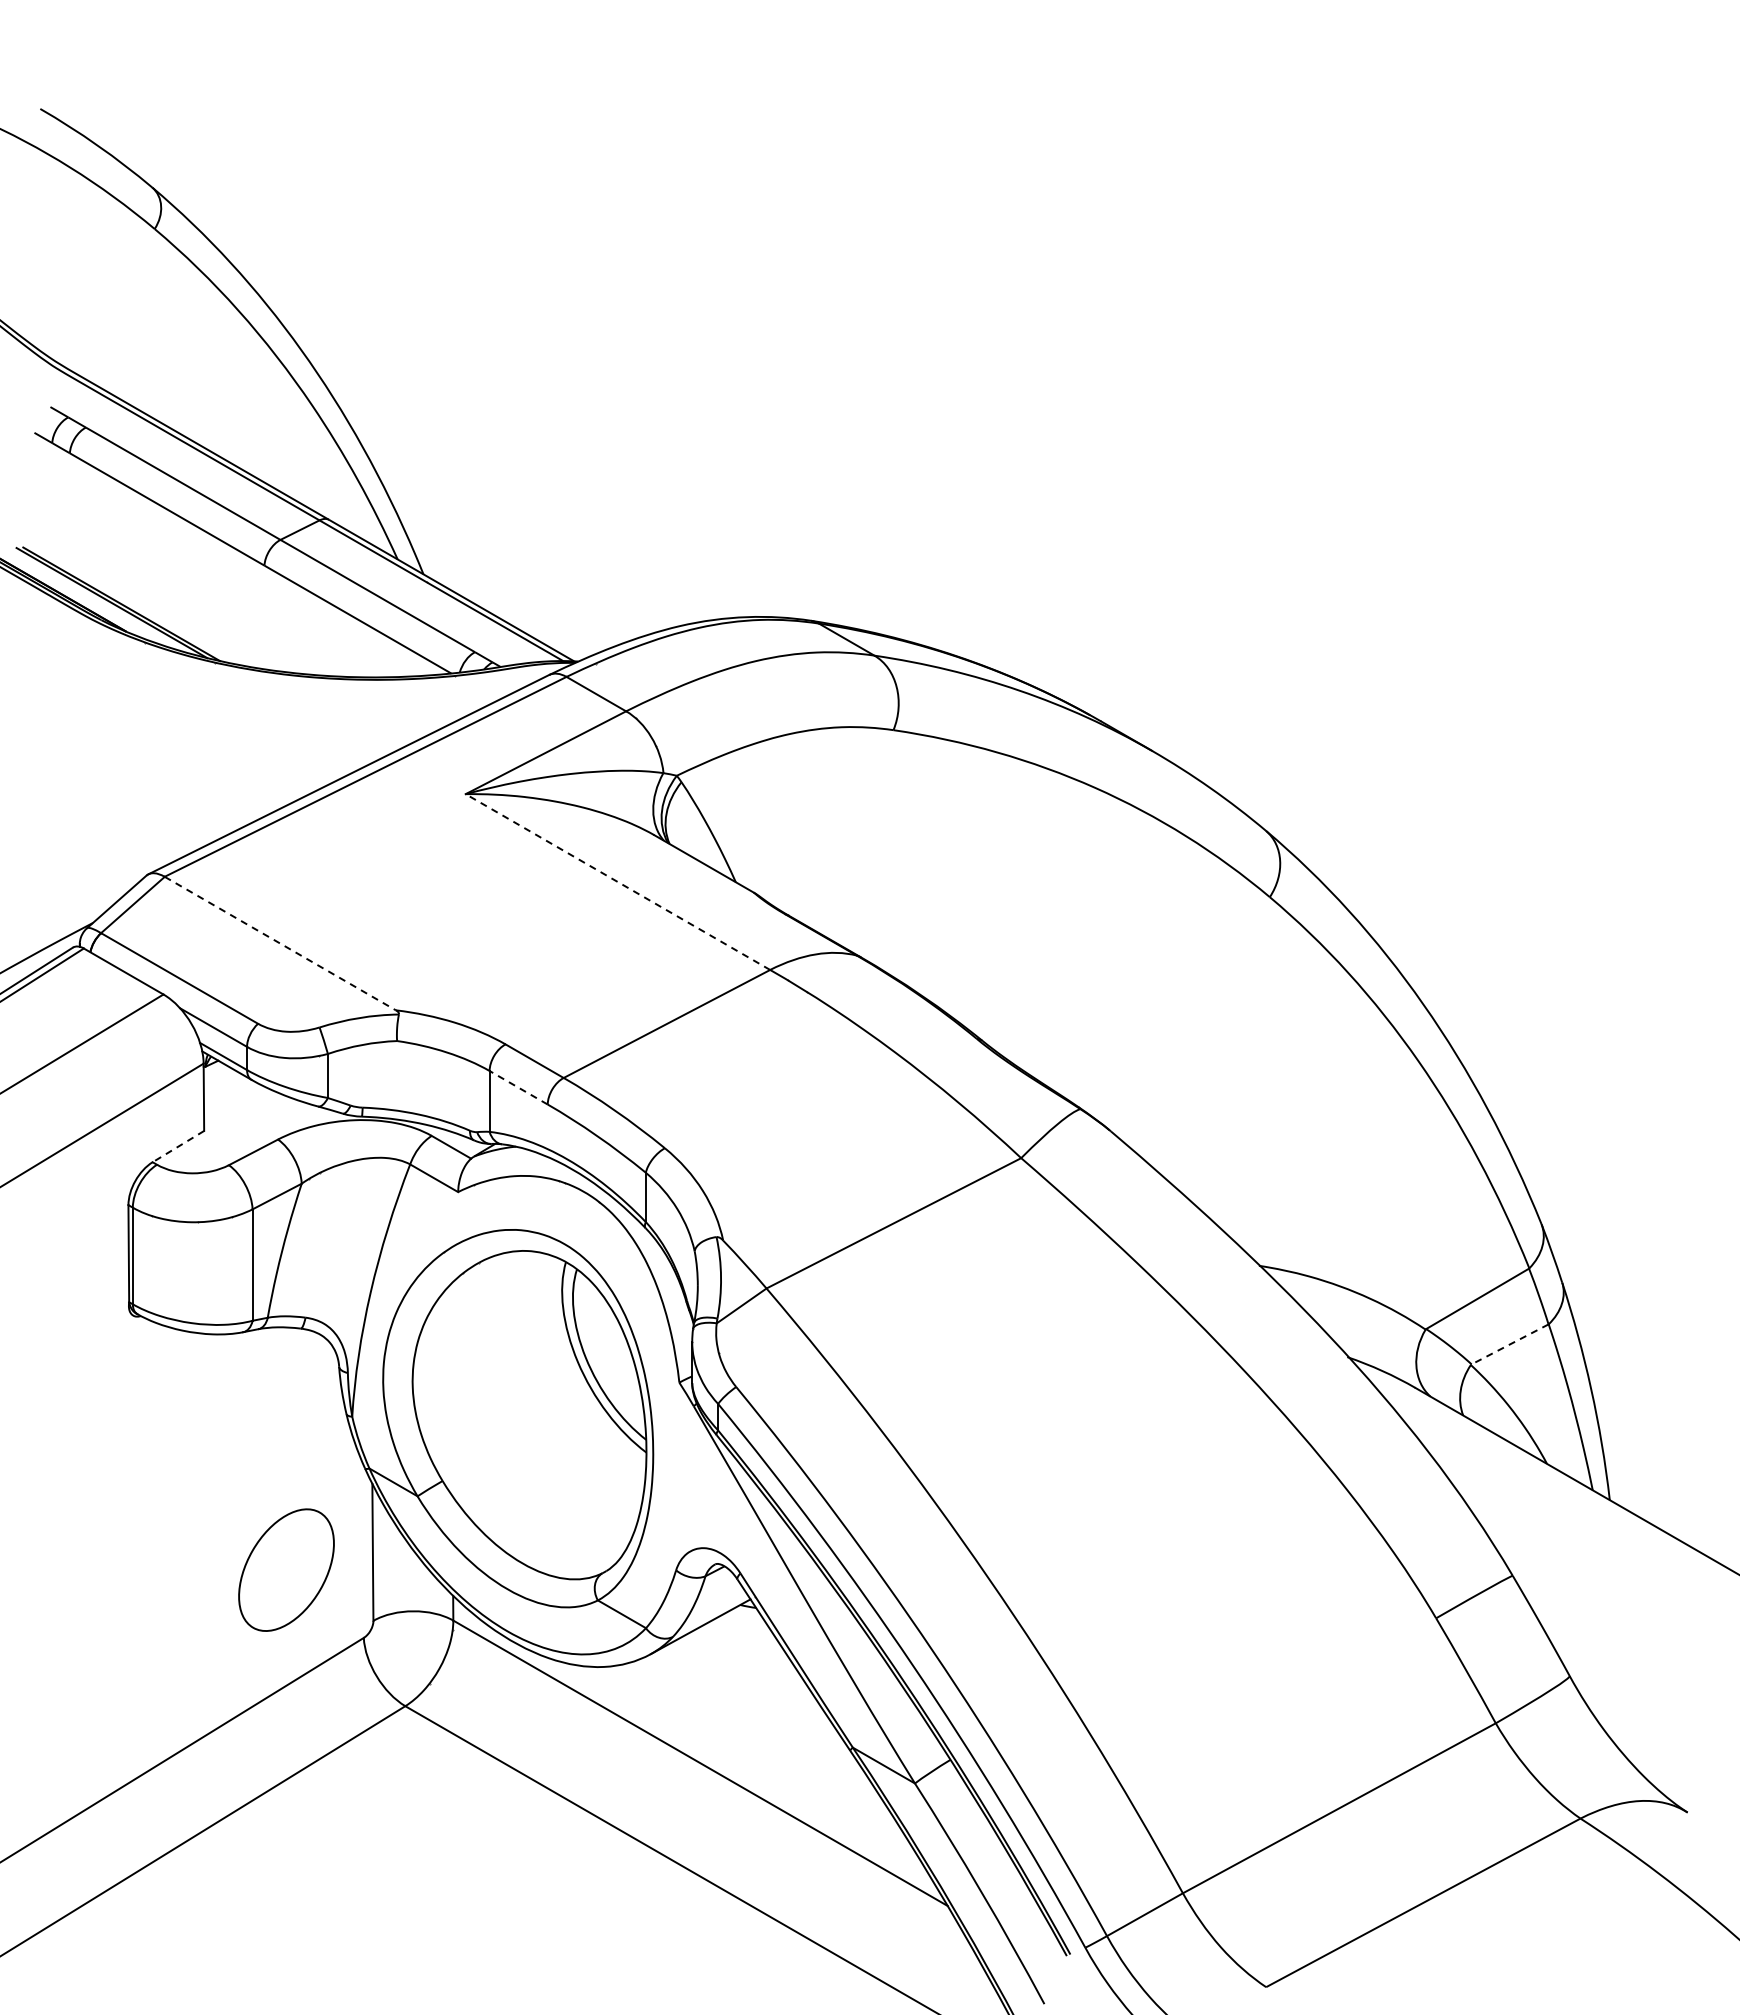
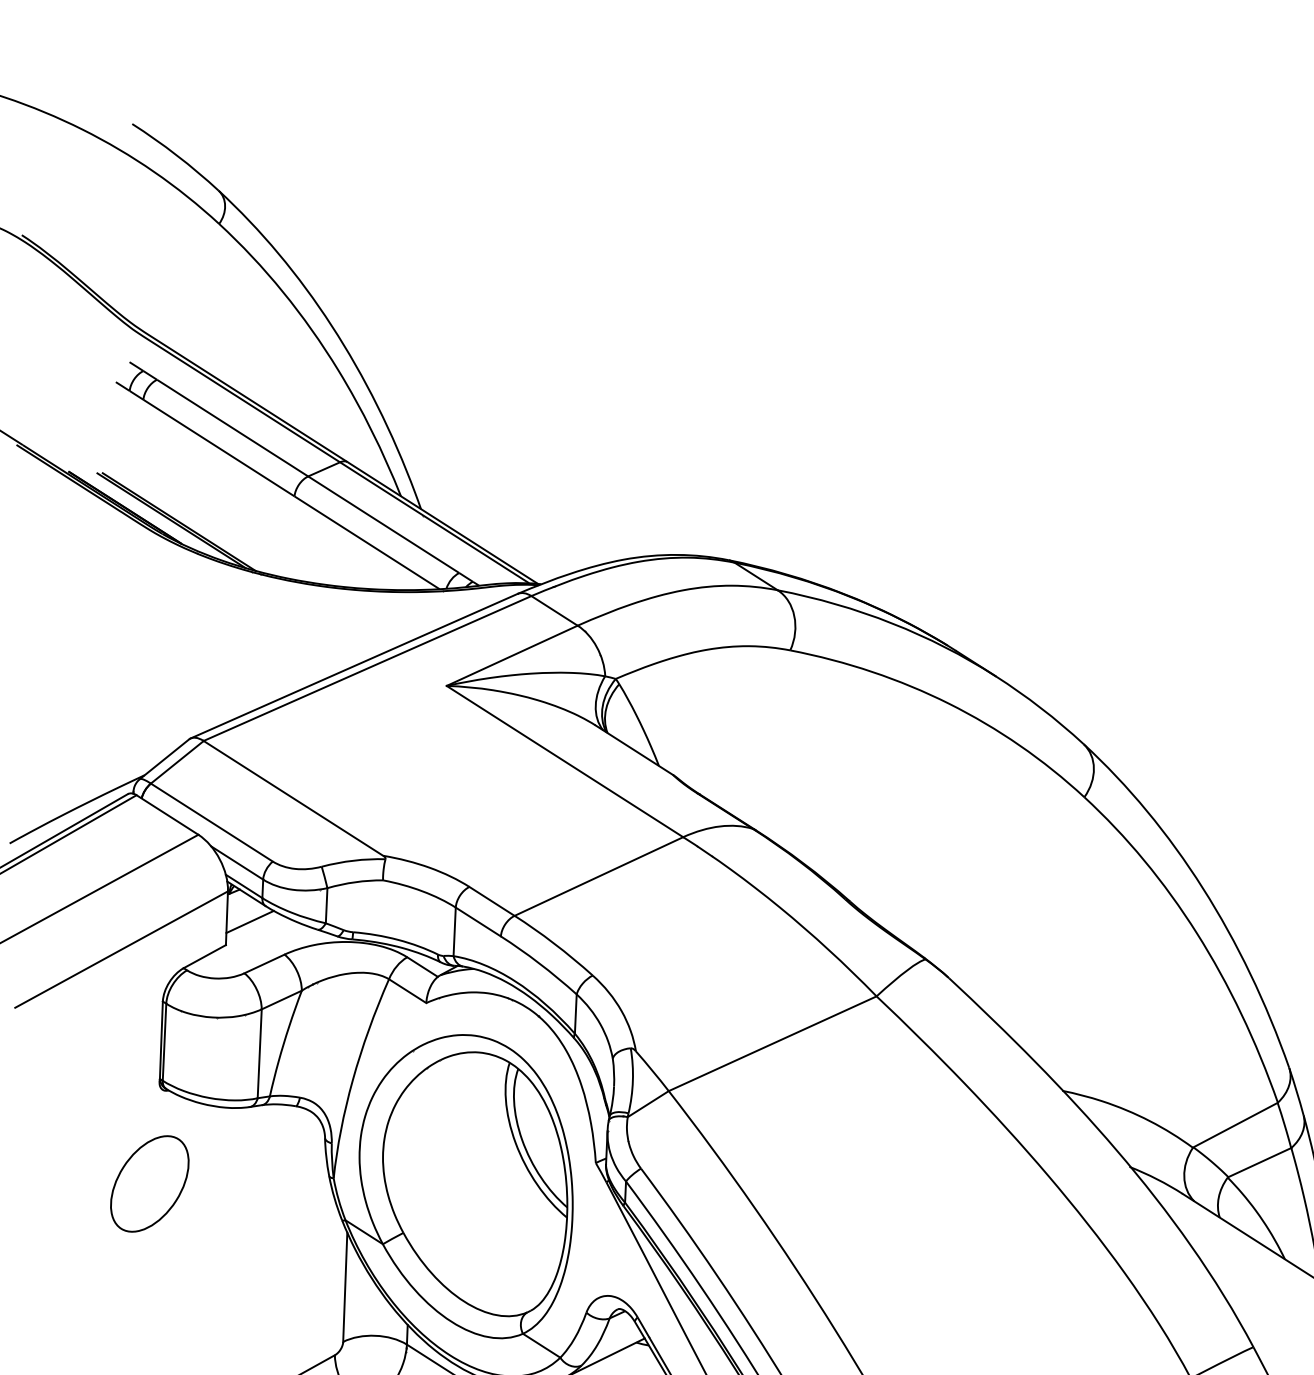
line: (617, 882) -> (564, 761), dashed -> solid
line: (280, 943) -> (293, 798), dashed -> solid
line: (518, 1087) -> (478, 921), dashed -> solid
line: (233, 1100) -> (250, 921), added
line: (177, 1146) -> (204, 956), dashed -> solid
line: (1509, 1344) -> (1259, 1162), dashed -> solid
part: (286, 1569) -> (149, 1183), moved

